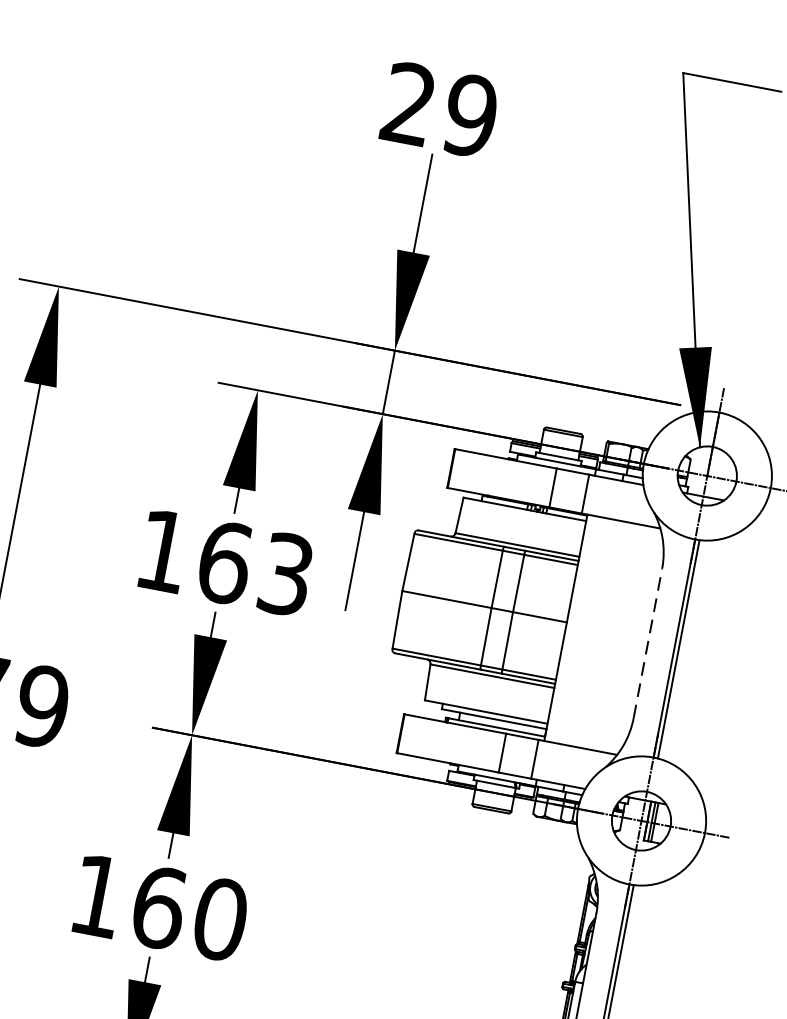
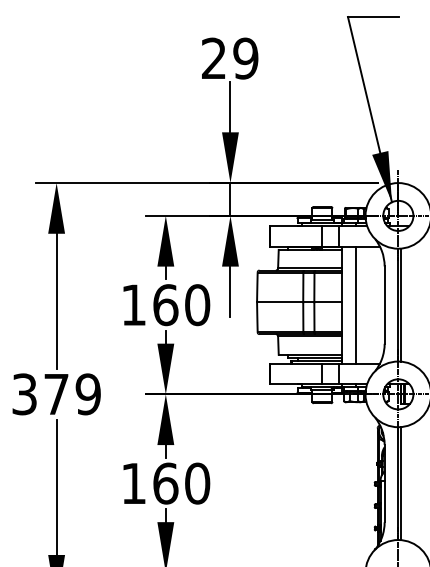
text: (286, 575) -> (197, 305), 163 -> 160
line: (593, 631) -> (356, 304), added
line: (647, 644) -> (384, 305), dashed -> solid

